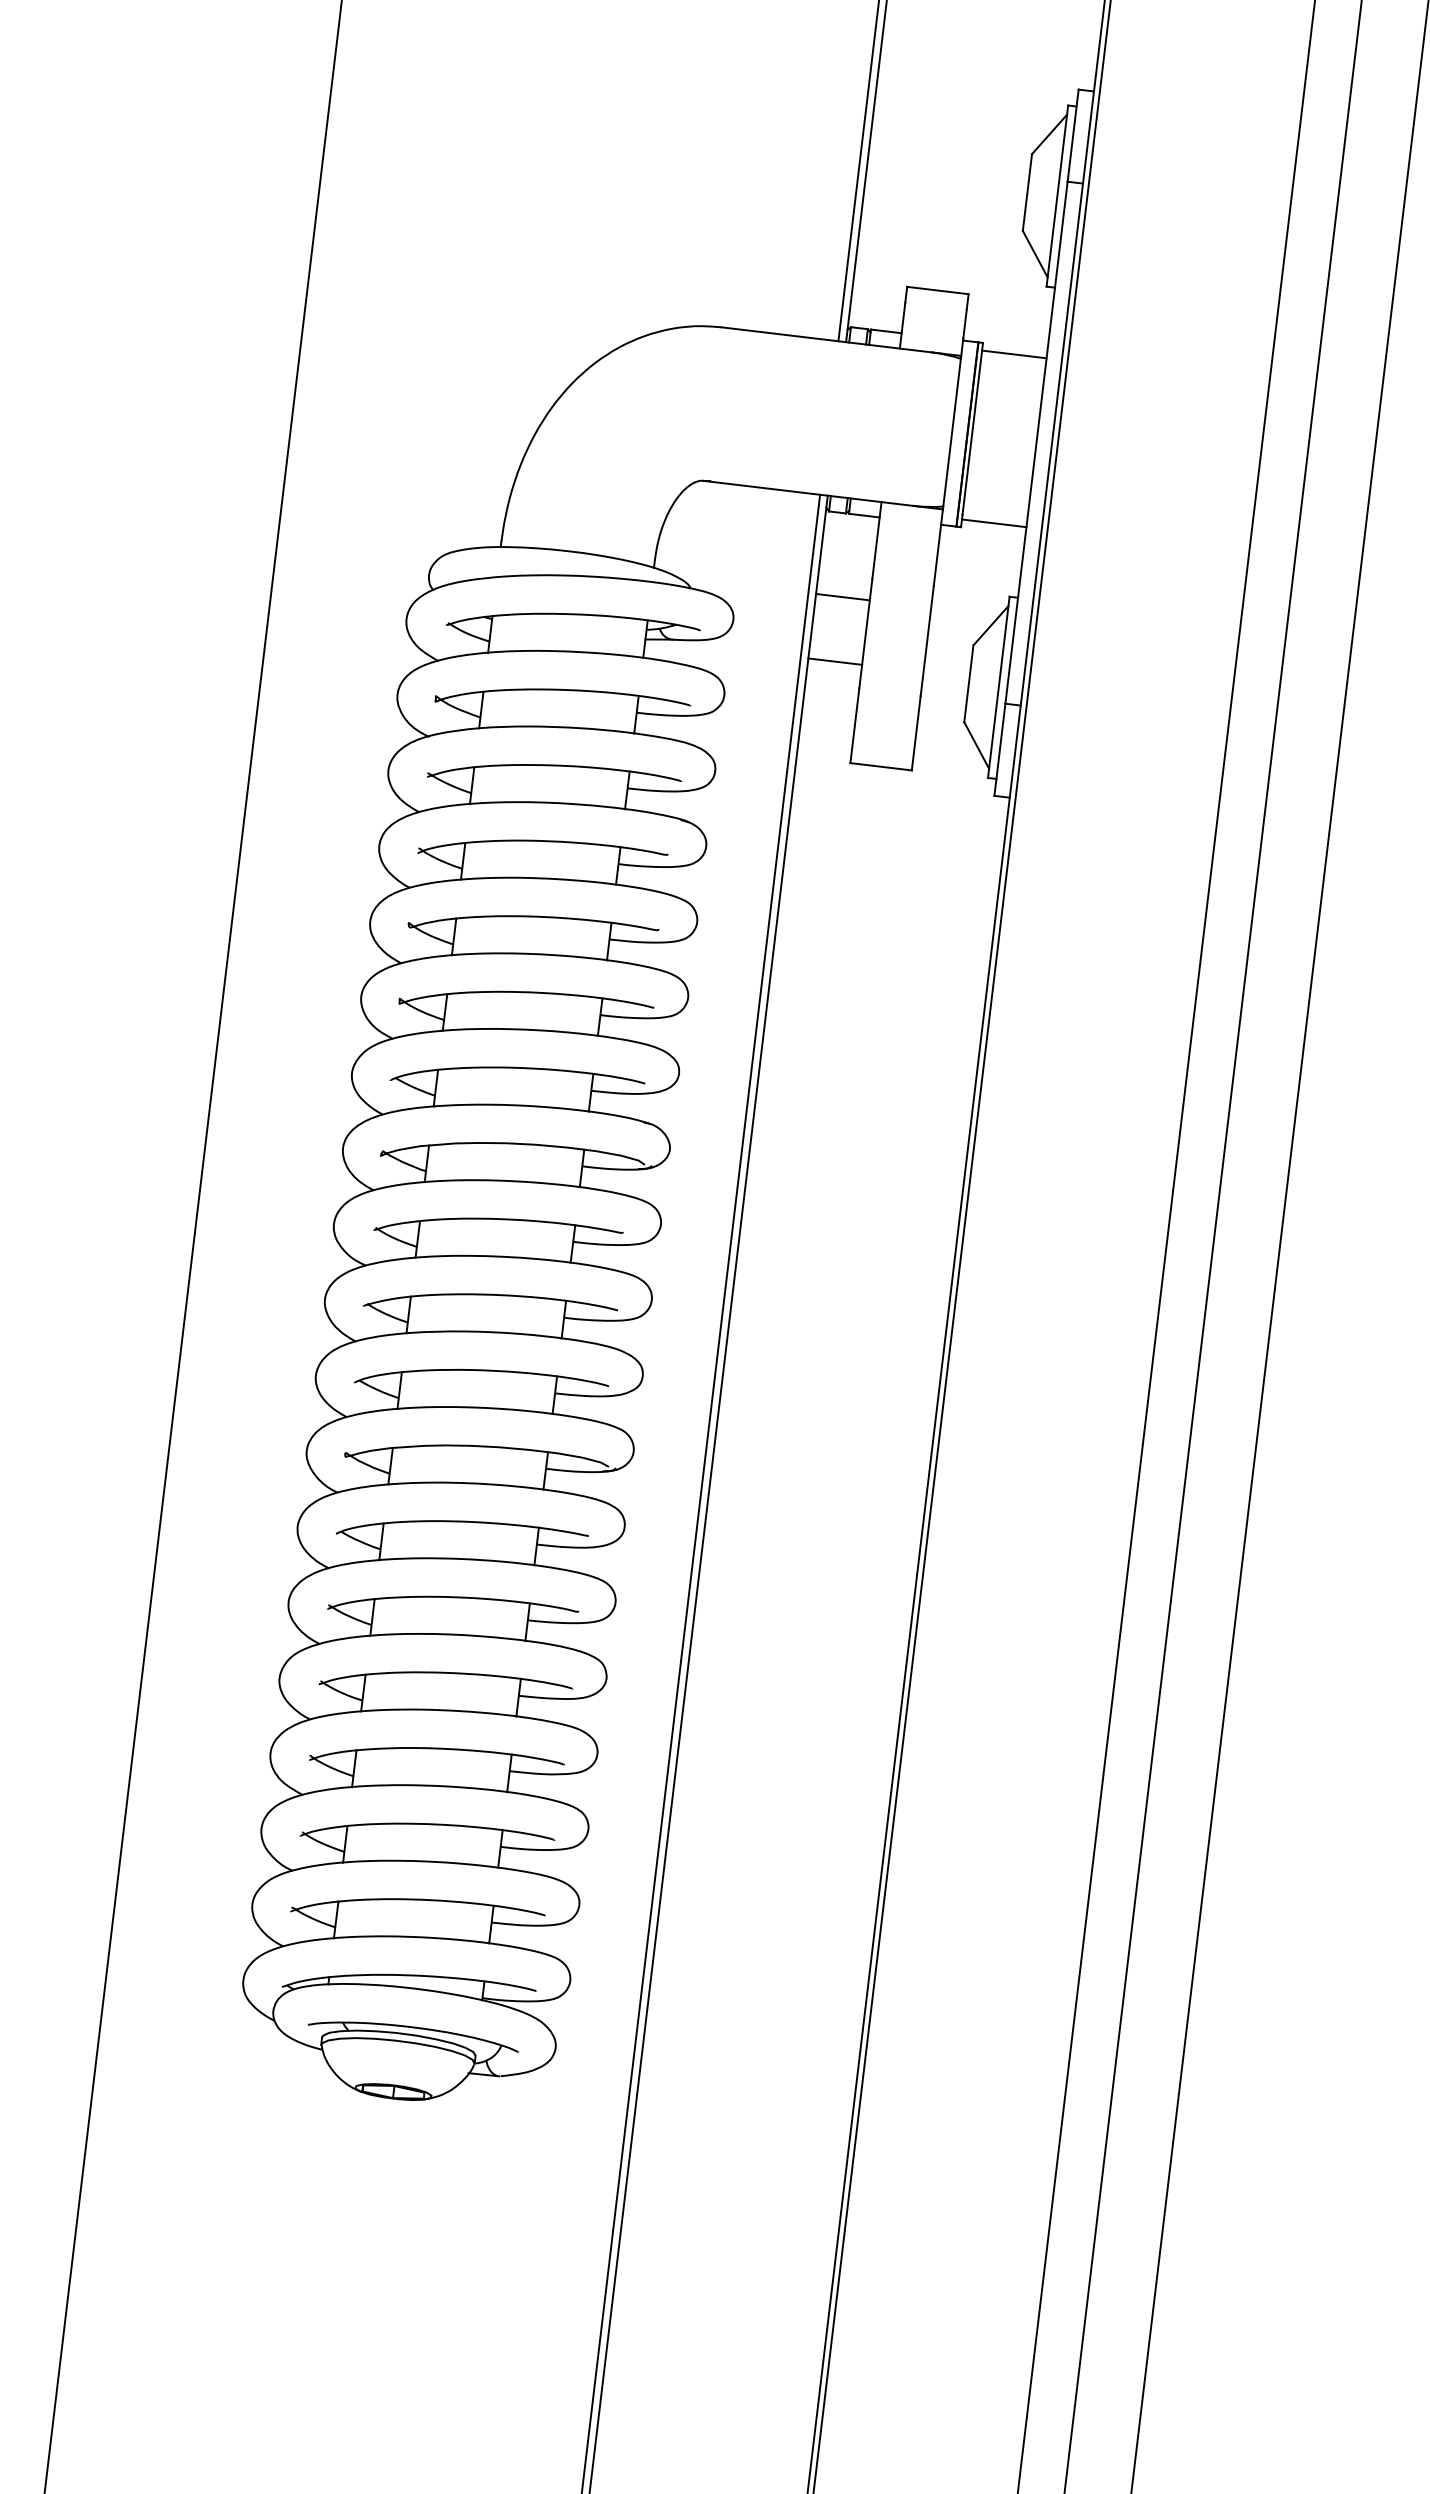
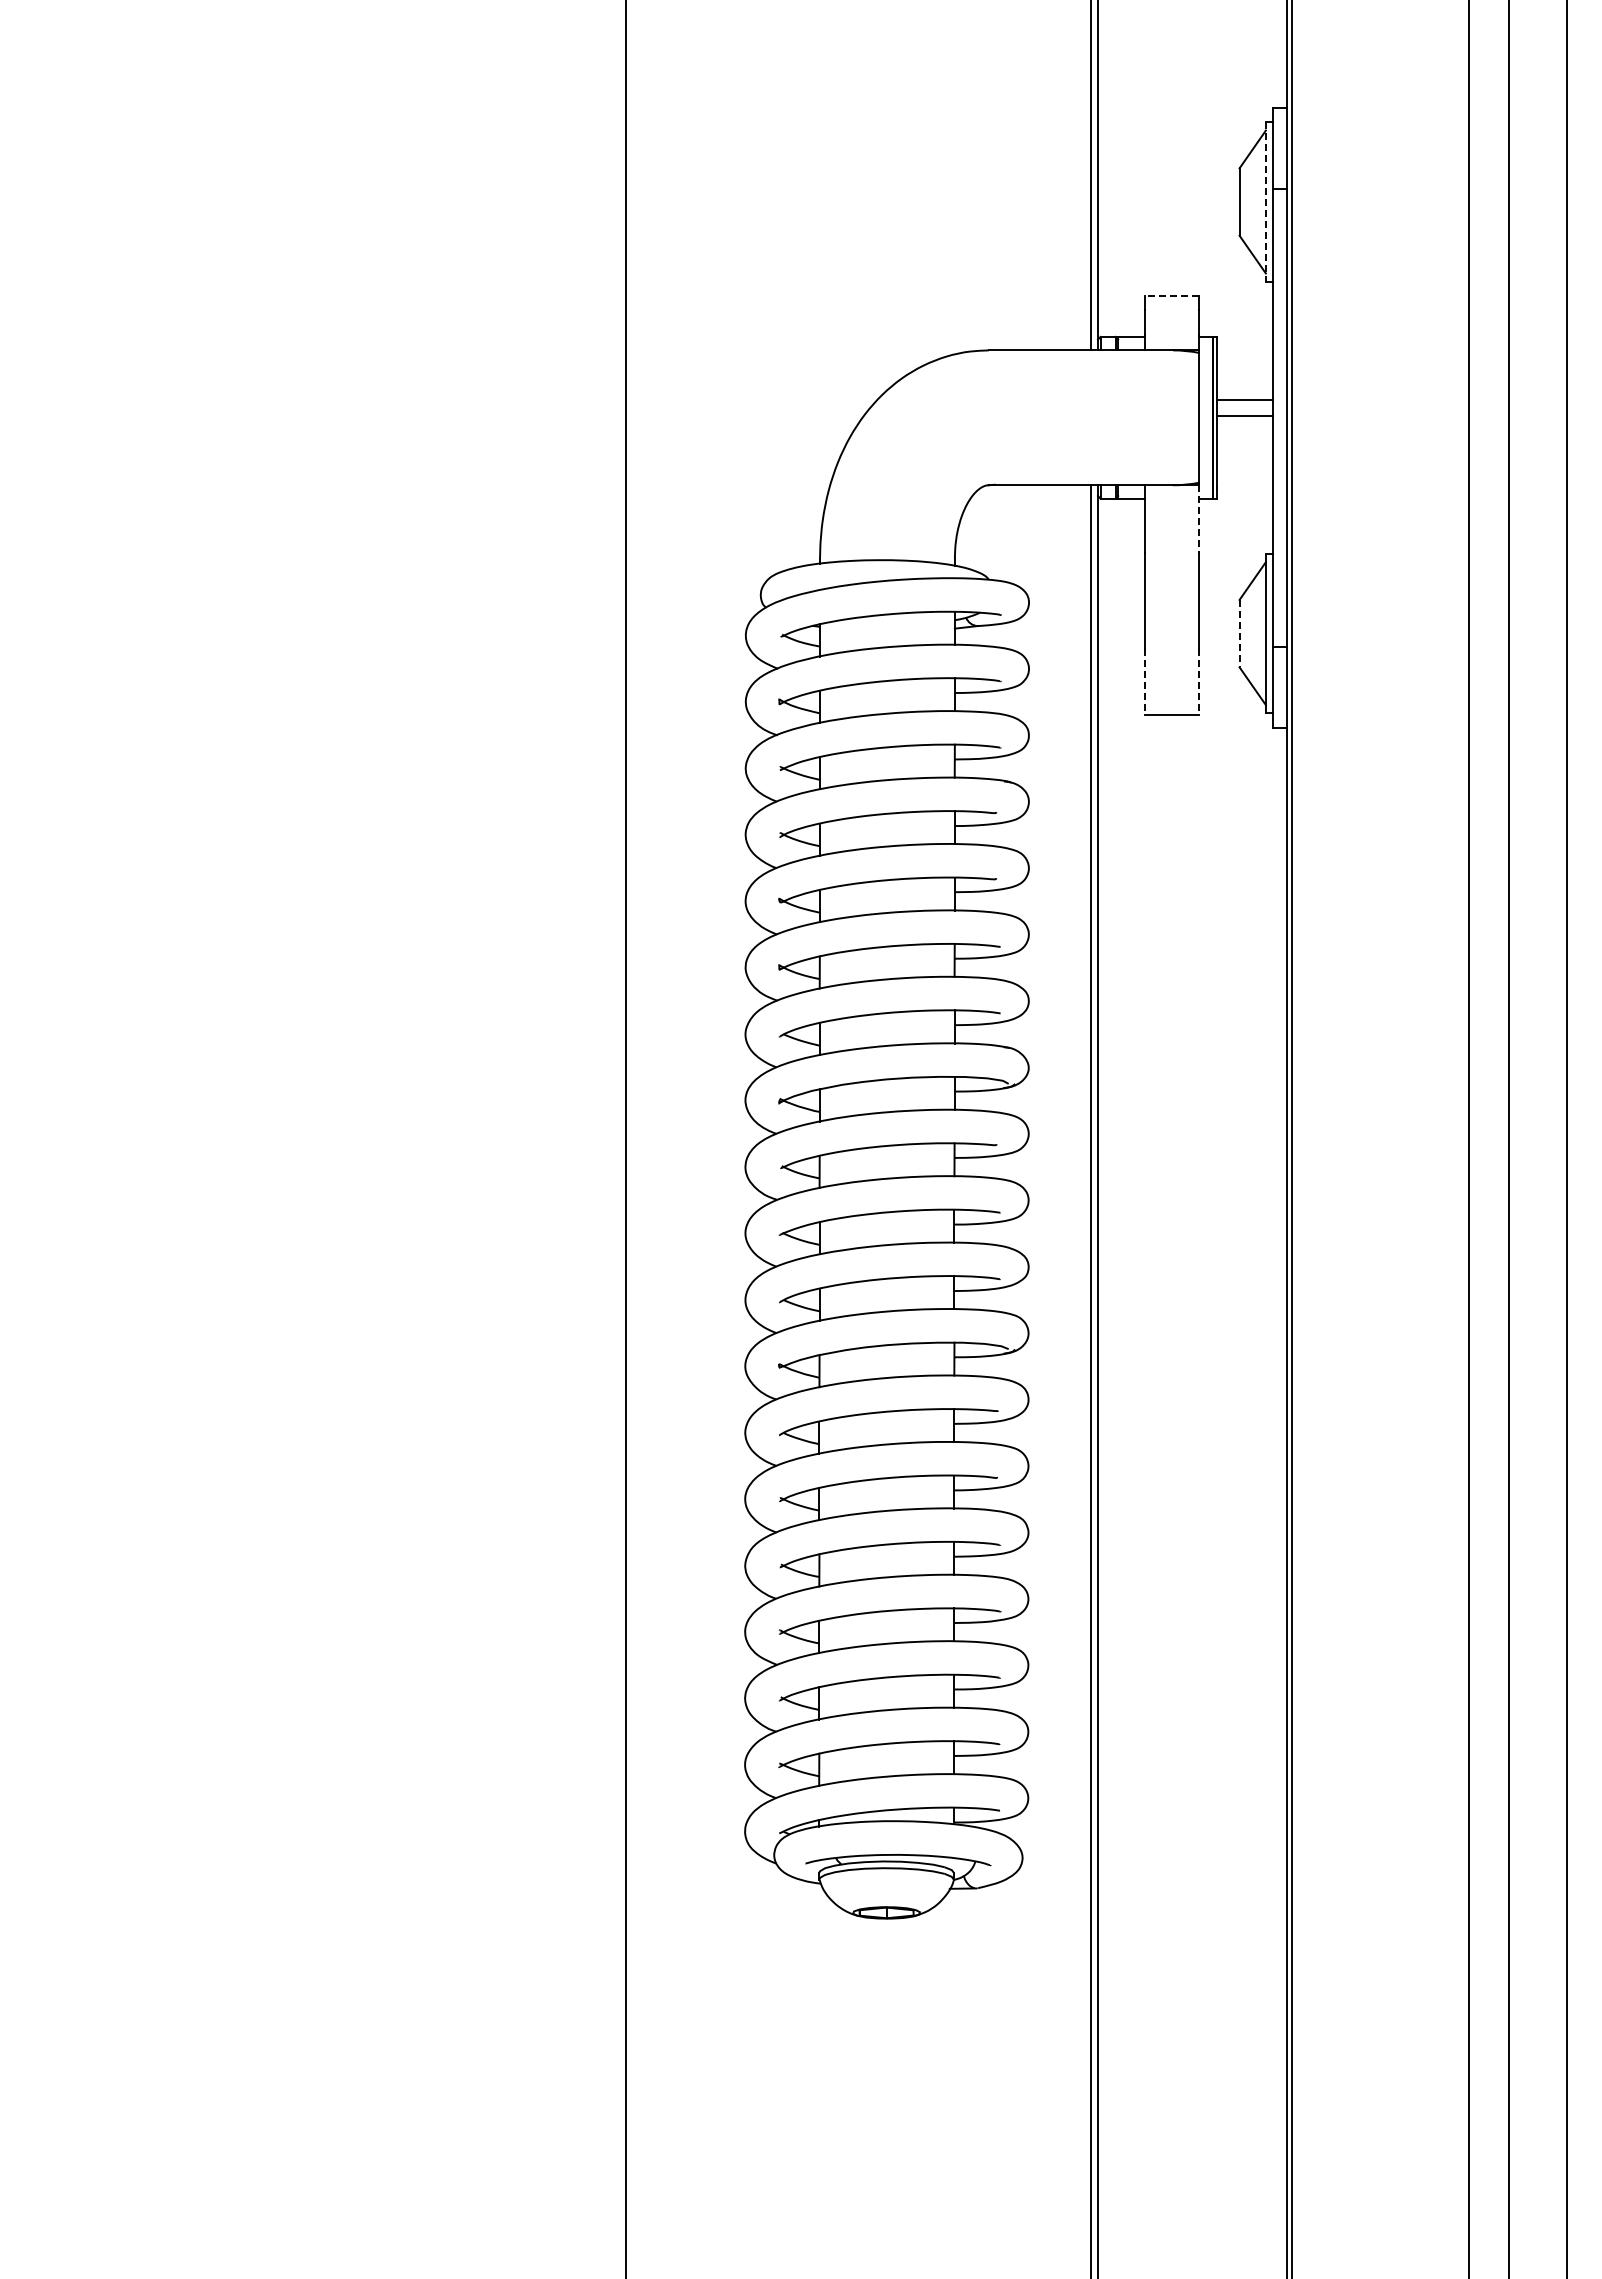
line: (1056, 196) -> (1265, 202), solid -> dashed
line: (938, 290) -> (1172, 296), solid -> dashed
line: (1013, 354) -> (1244, 399), moved
line: (993, 523) -> (1244, 416), moved
line: (938, 548) -> (1199, 519), solid -> dashed
line: (842, 597) -> (1121, 571), removed
line: (835, 661) -> (1121, 628), removed
line: (968, 683) -> (1239, 633), solid -> dashed
line: (855, 725) -> (1145, 681), solid -> dashed
line: (916, 732) -> (1199, 681), solid -> dashed

